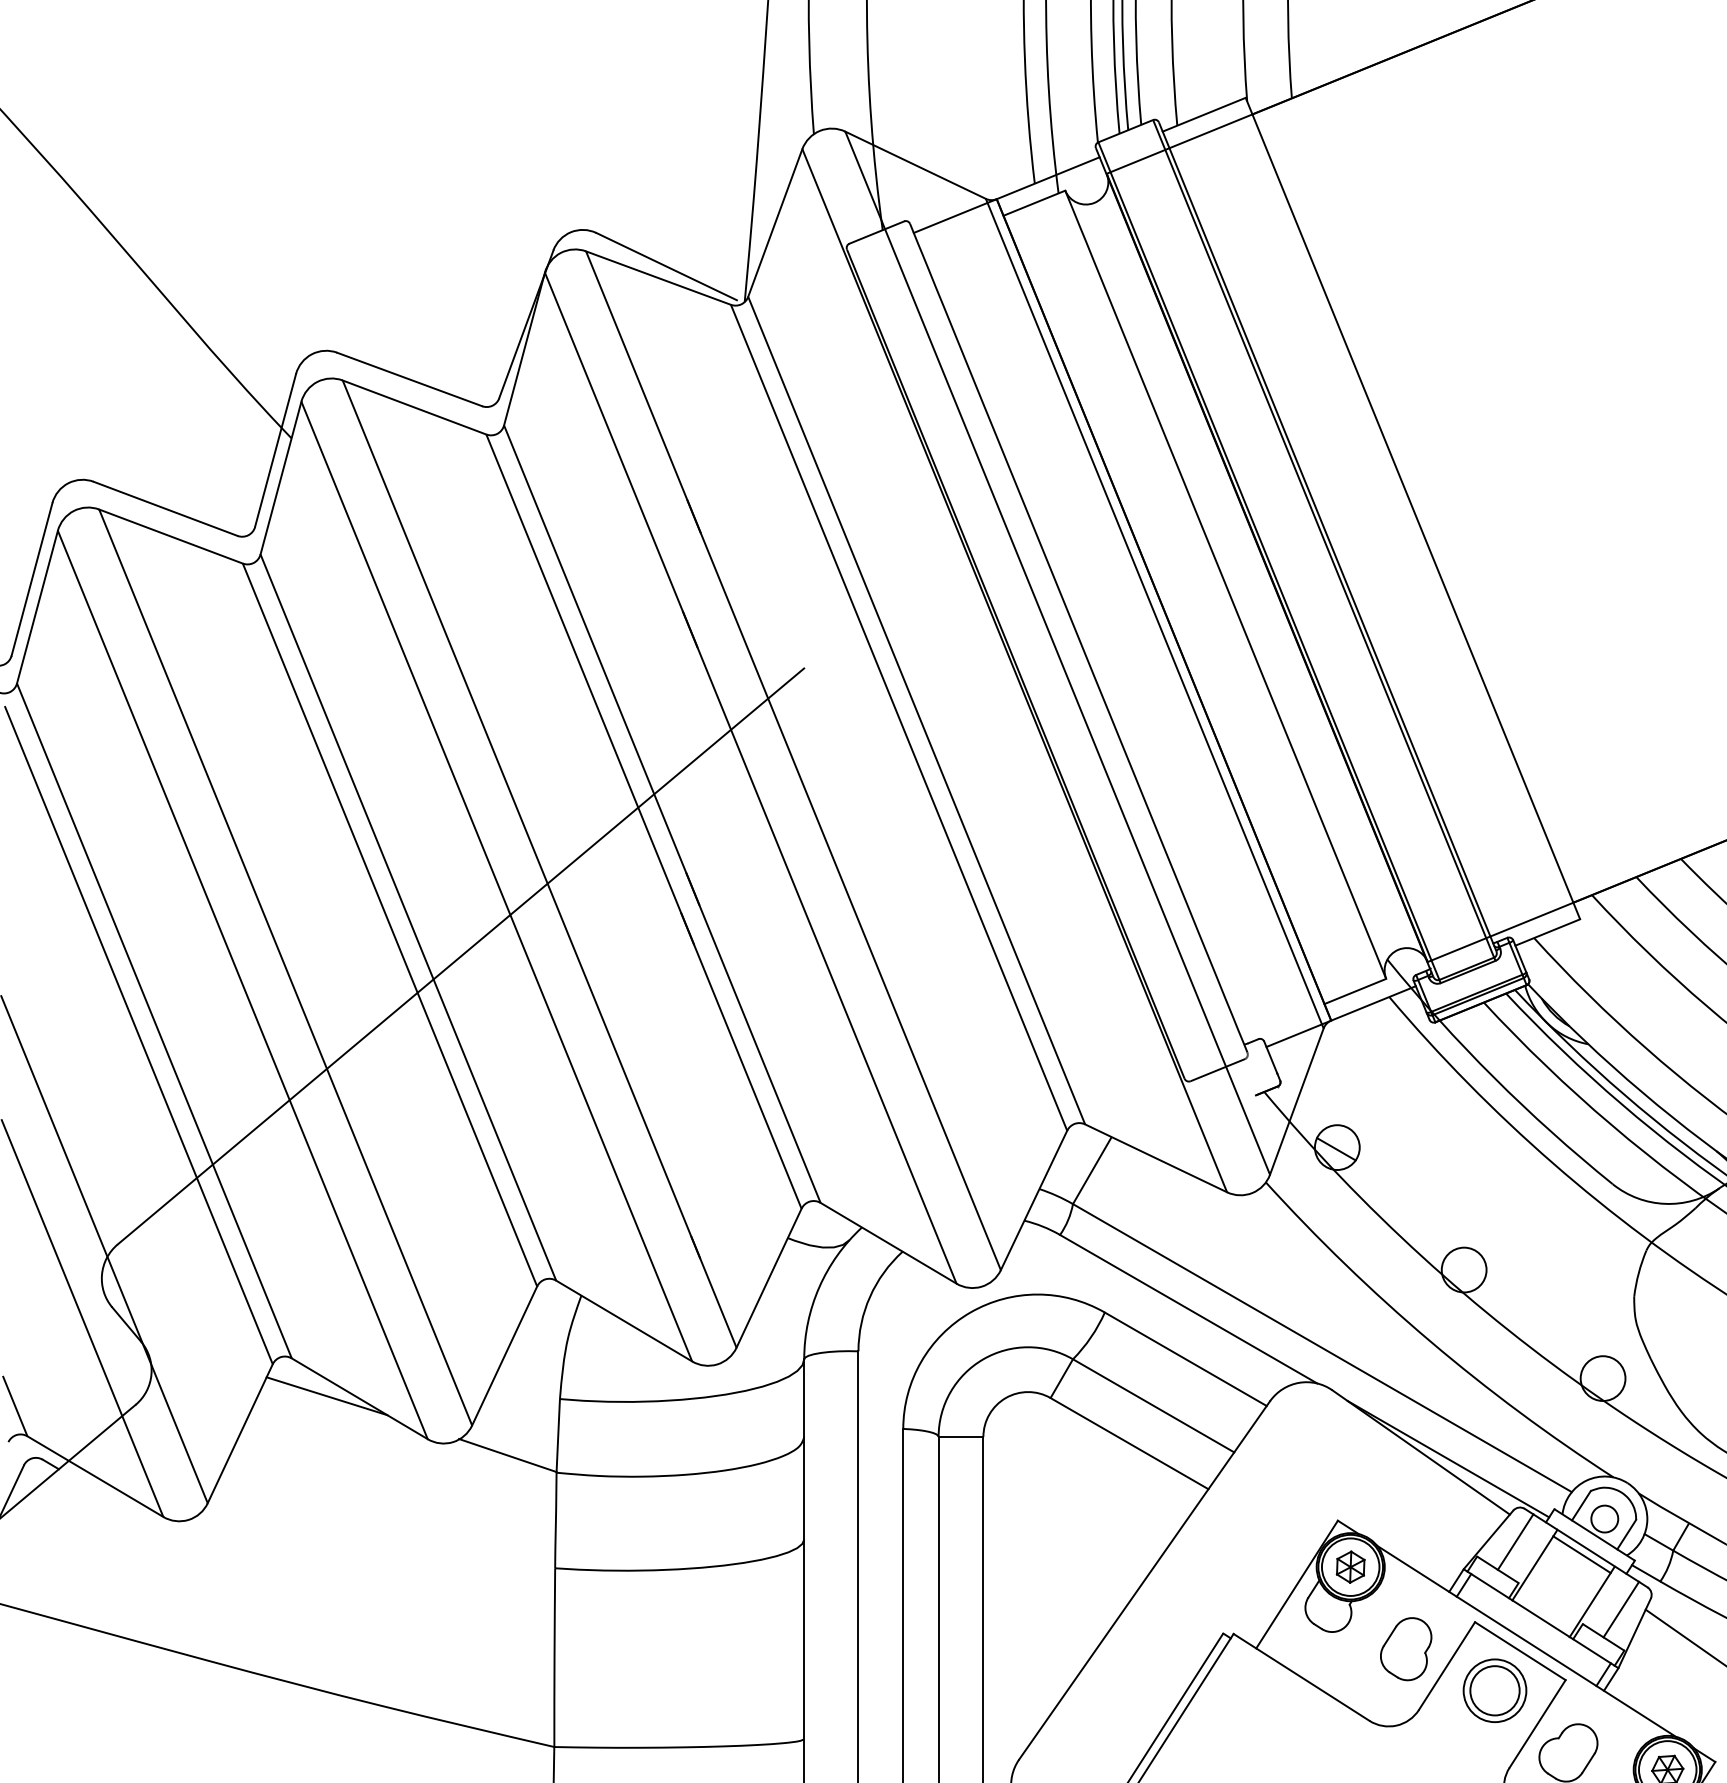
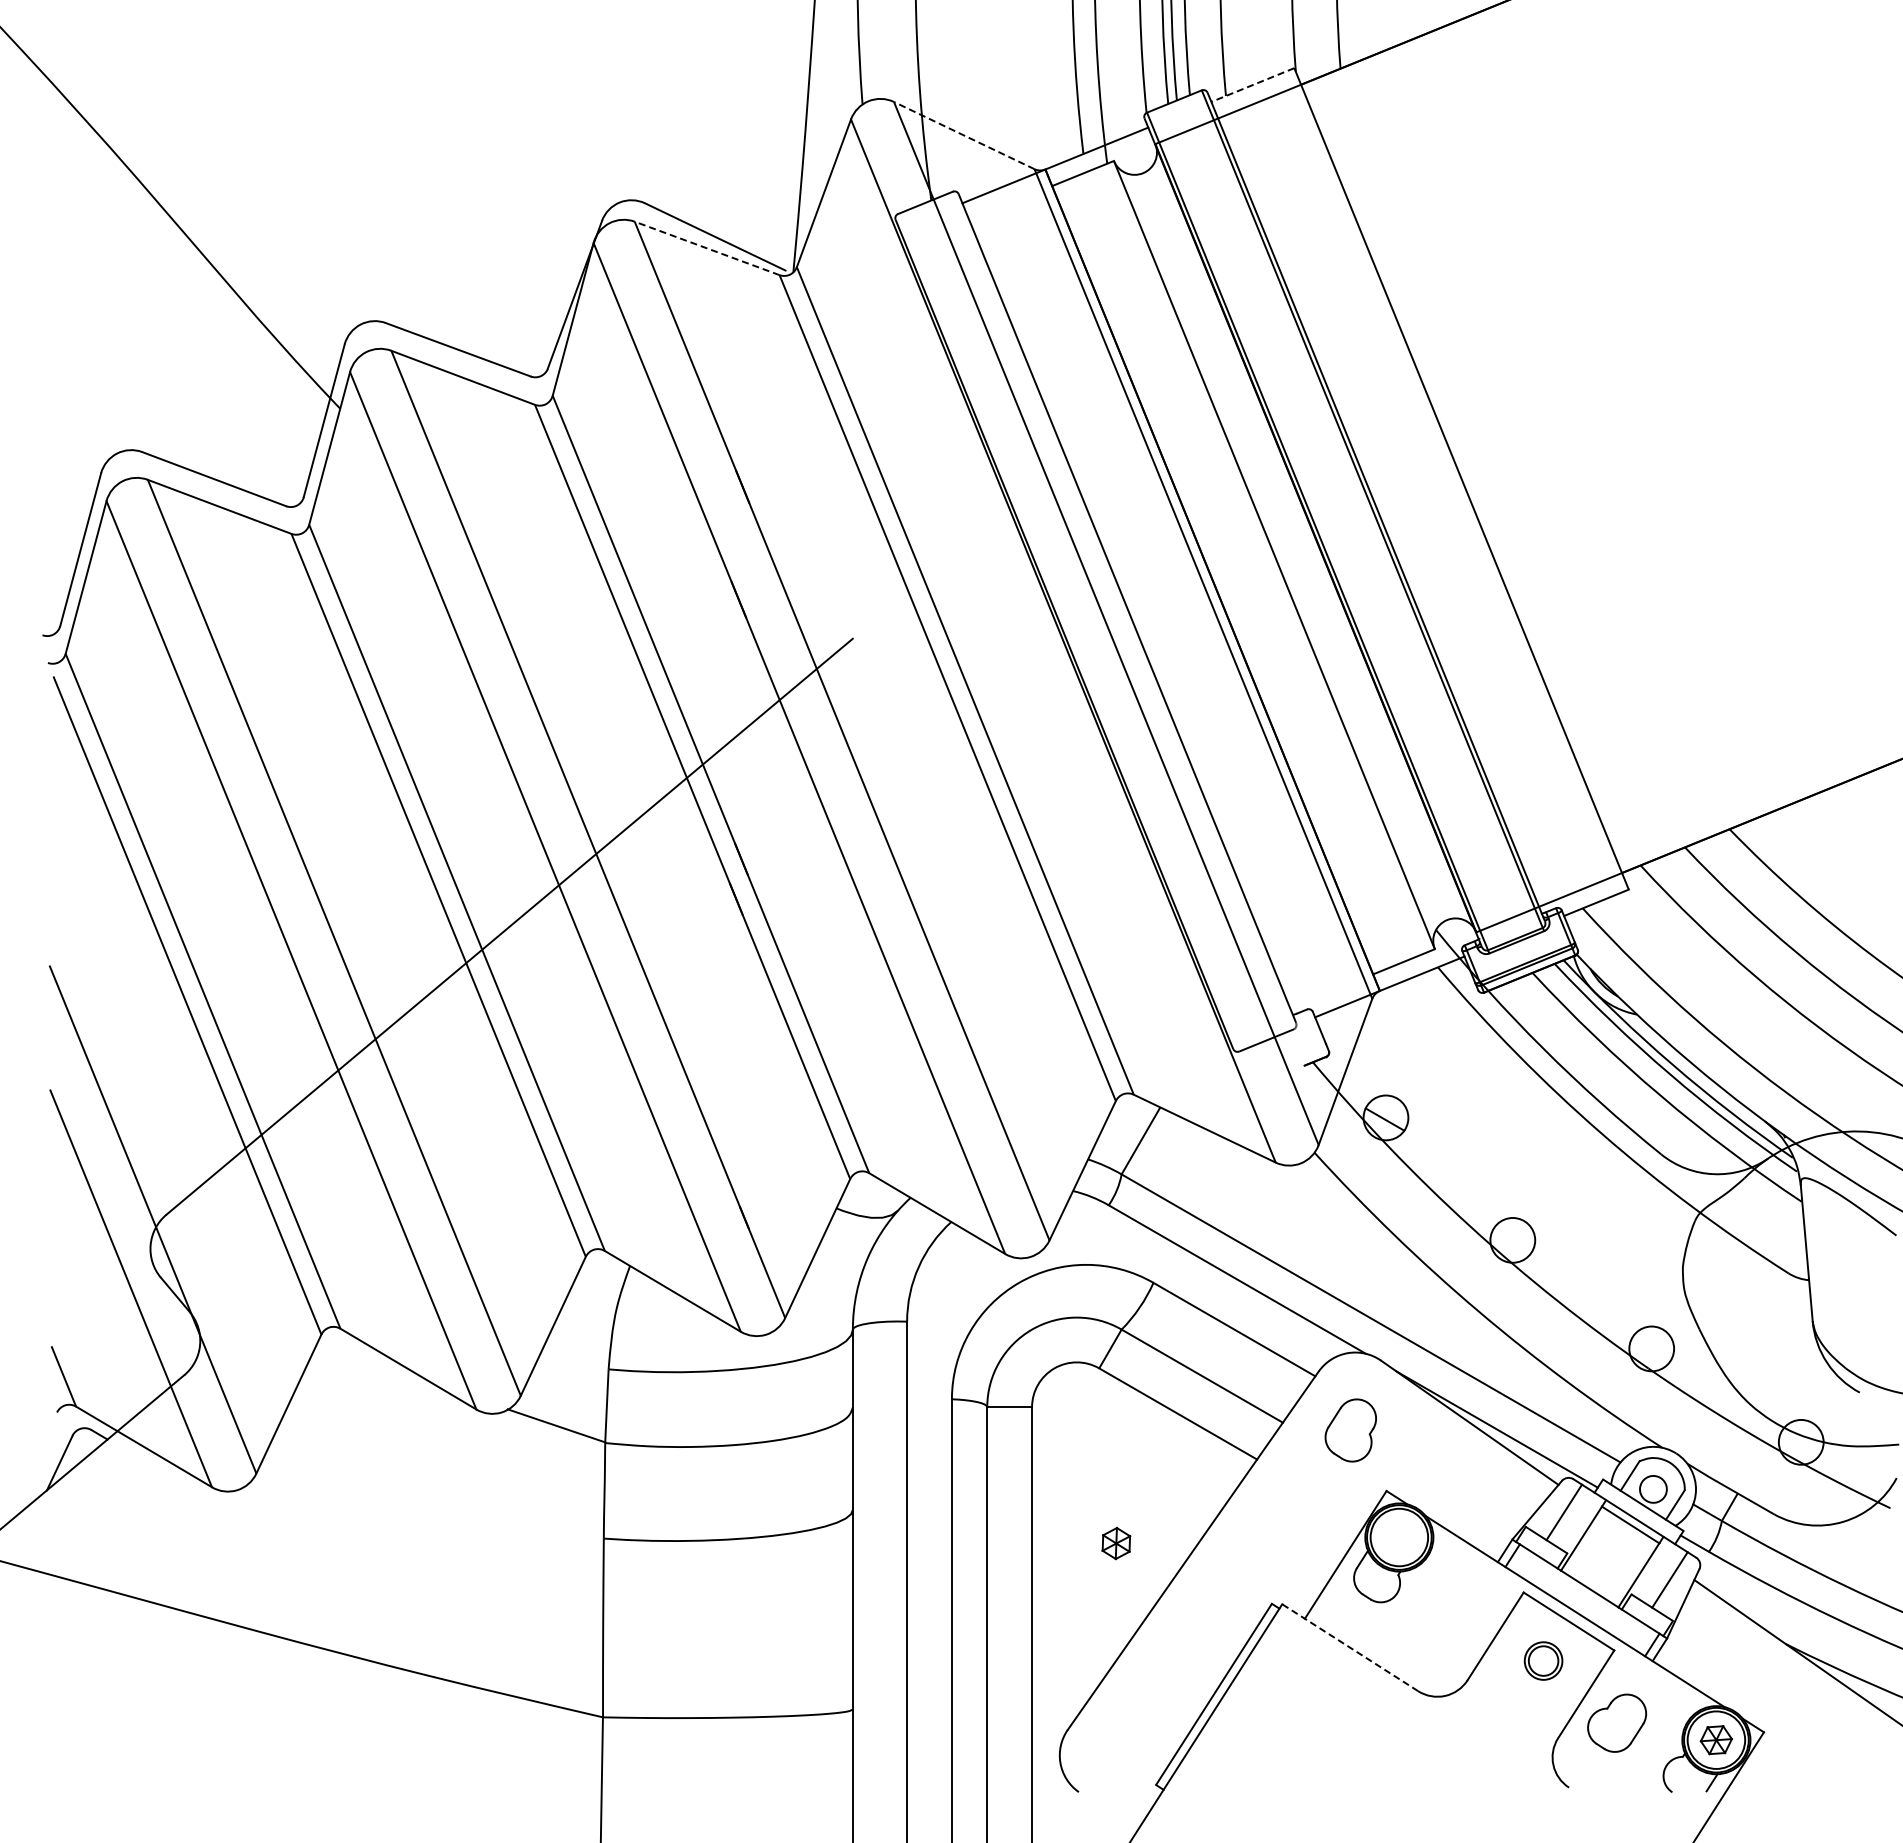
line: (1203, 115) -> (1252, 85), solid -> dashed
line: (915, 165) -> (964, 135), solid -> dashed
line: (657, 278) -> (706, 248), solid -> dashed
line: (326, 1396) -> (375, 1366), removed
part: (1350, 1567) -> (1116, 1543), moved
part: (1405, 1649) -> (1350, 1430), moved
line: (1301, 1677) -> (1350, 1647), solid -> dashed
part: (1494, 1690) -> (1543, 1660), size x0.6

